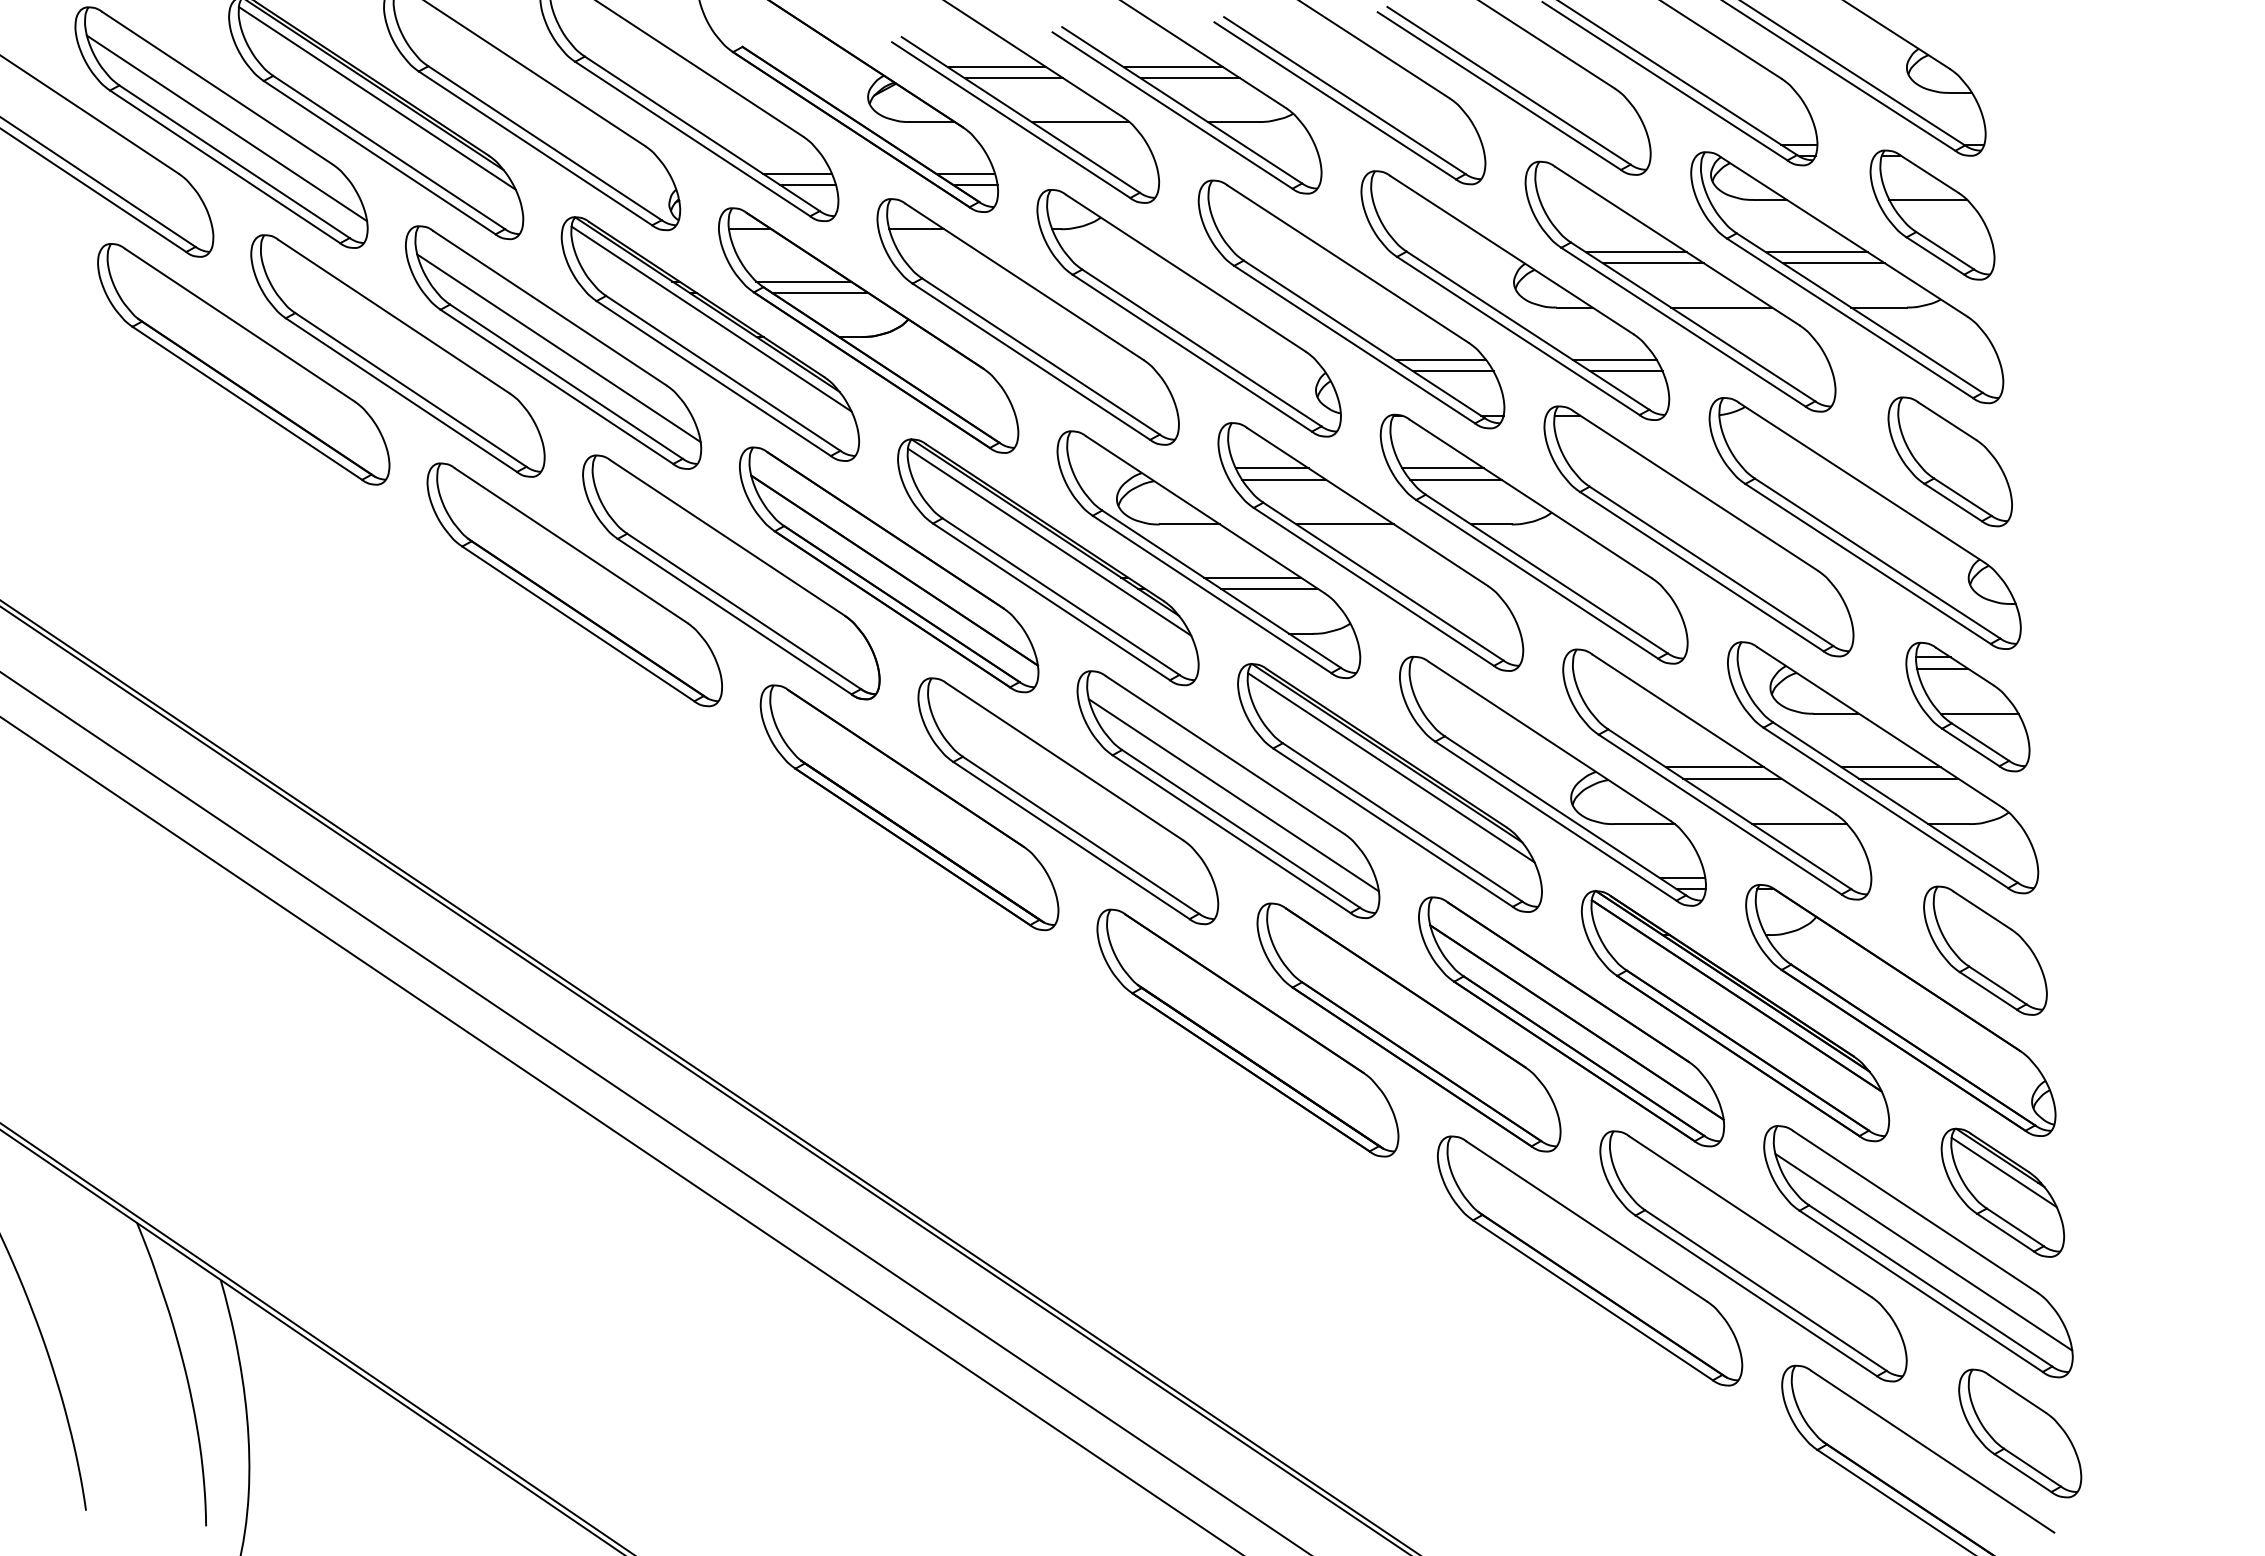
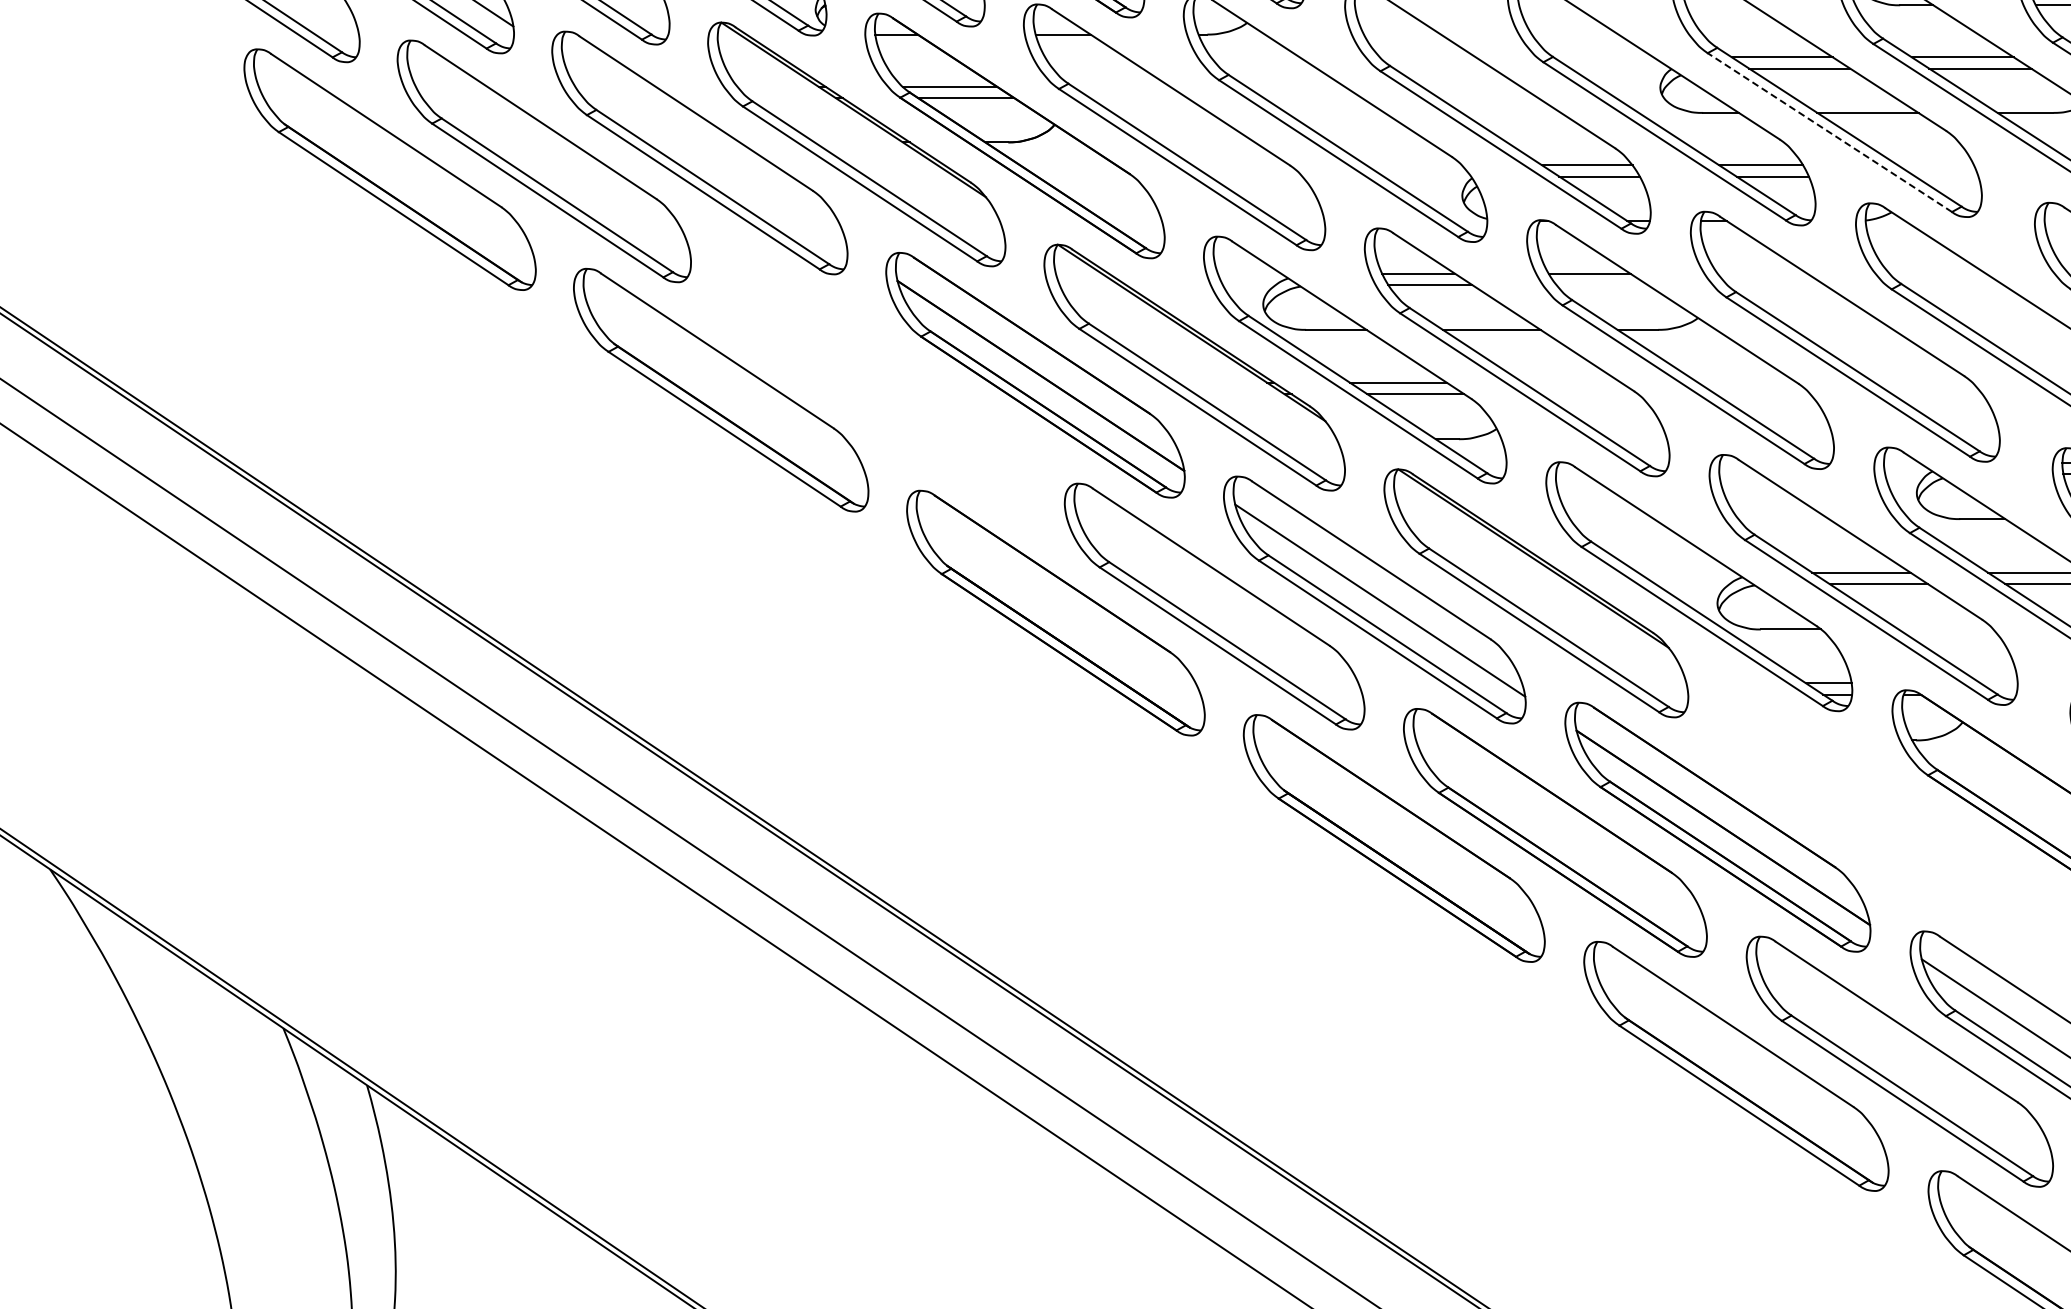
line: (711, 318) -> (857, 123), removed
line: (1683, 327) -> (1829, 132), solid -> dashed
line: (558, 348) -> (704, 153), removed
line: (1455, 479) -> (1601, 284), removed
line: (1049, 541) -> (1195, 346), removed
part: (731, 577) -> (877, 382), removed
line: (1391, 767) -> (1537, 572), removed
line: (1799, 824) -> (1945, 629), removed
part: (1735, 1015) -> (1881, 820), removed

